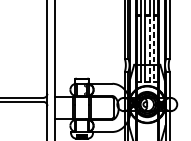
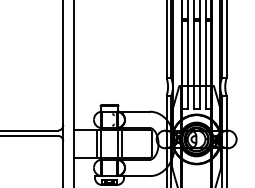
line: (149, 49) -> (199, 65), dashed -> solid
line: (153, 49) -> (205, 65), dashed -> solid

